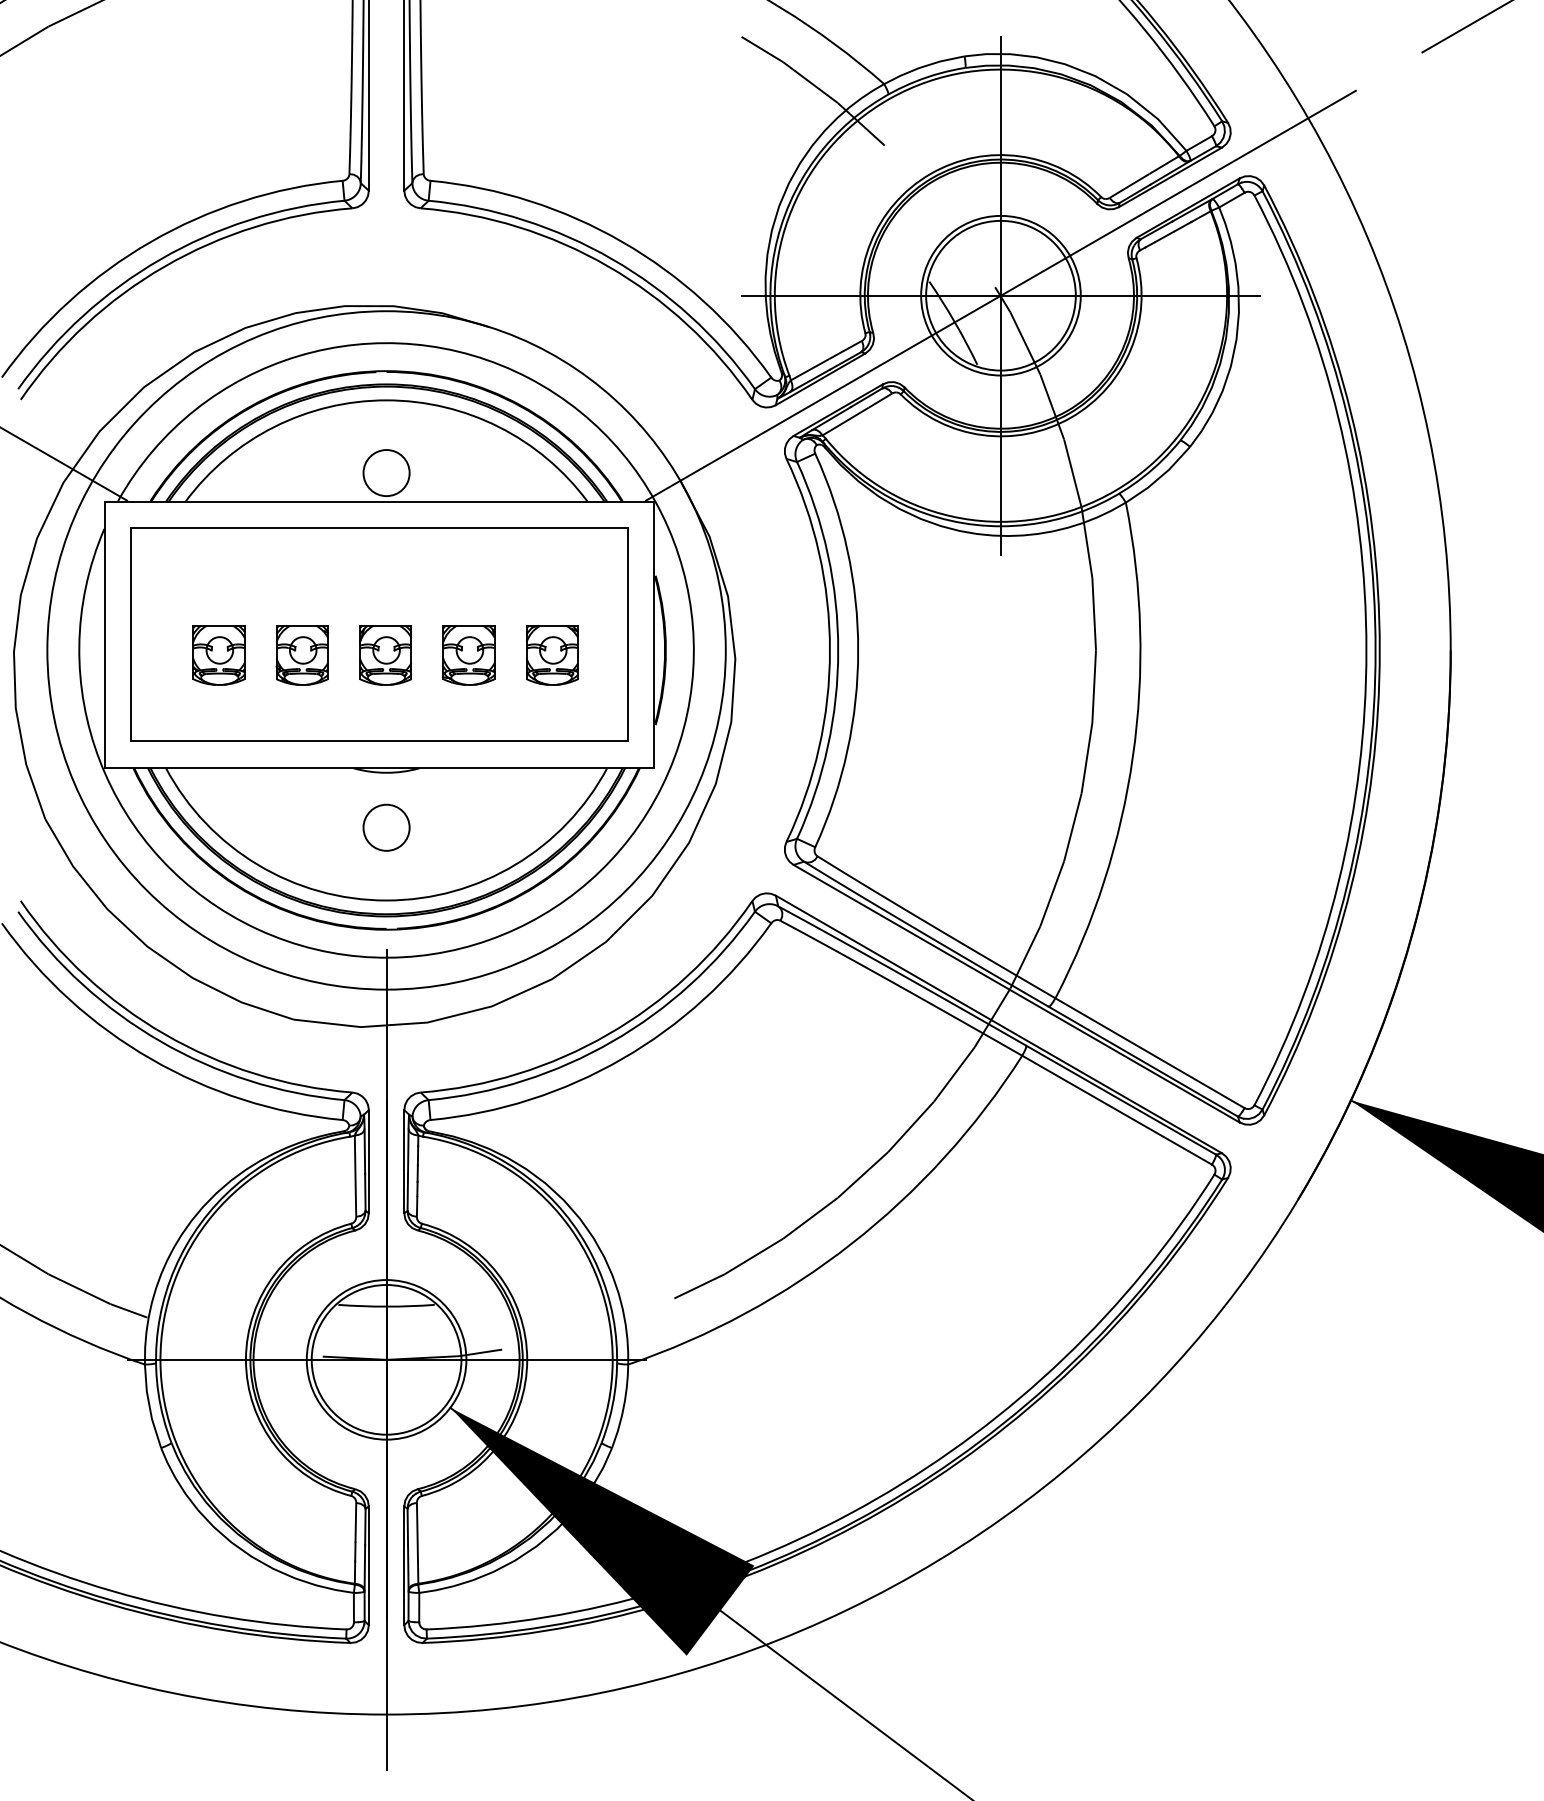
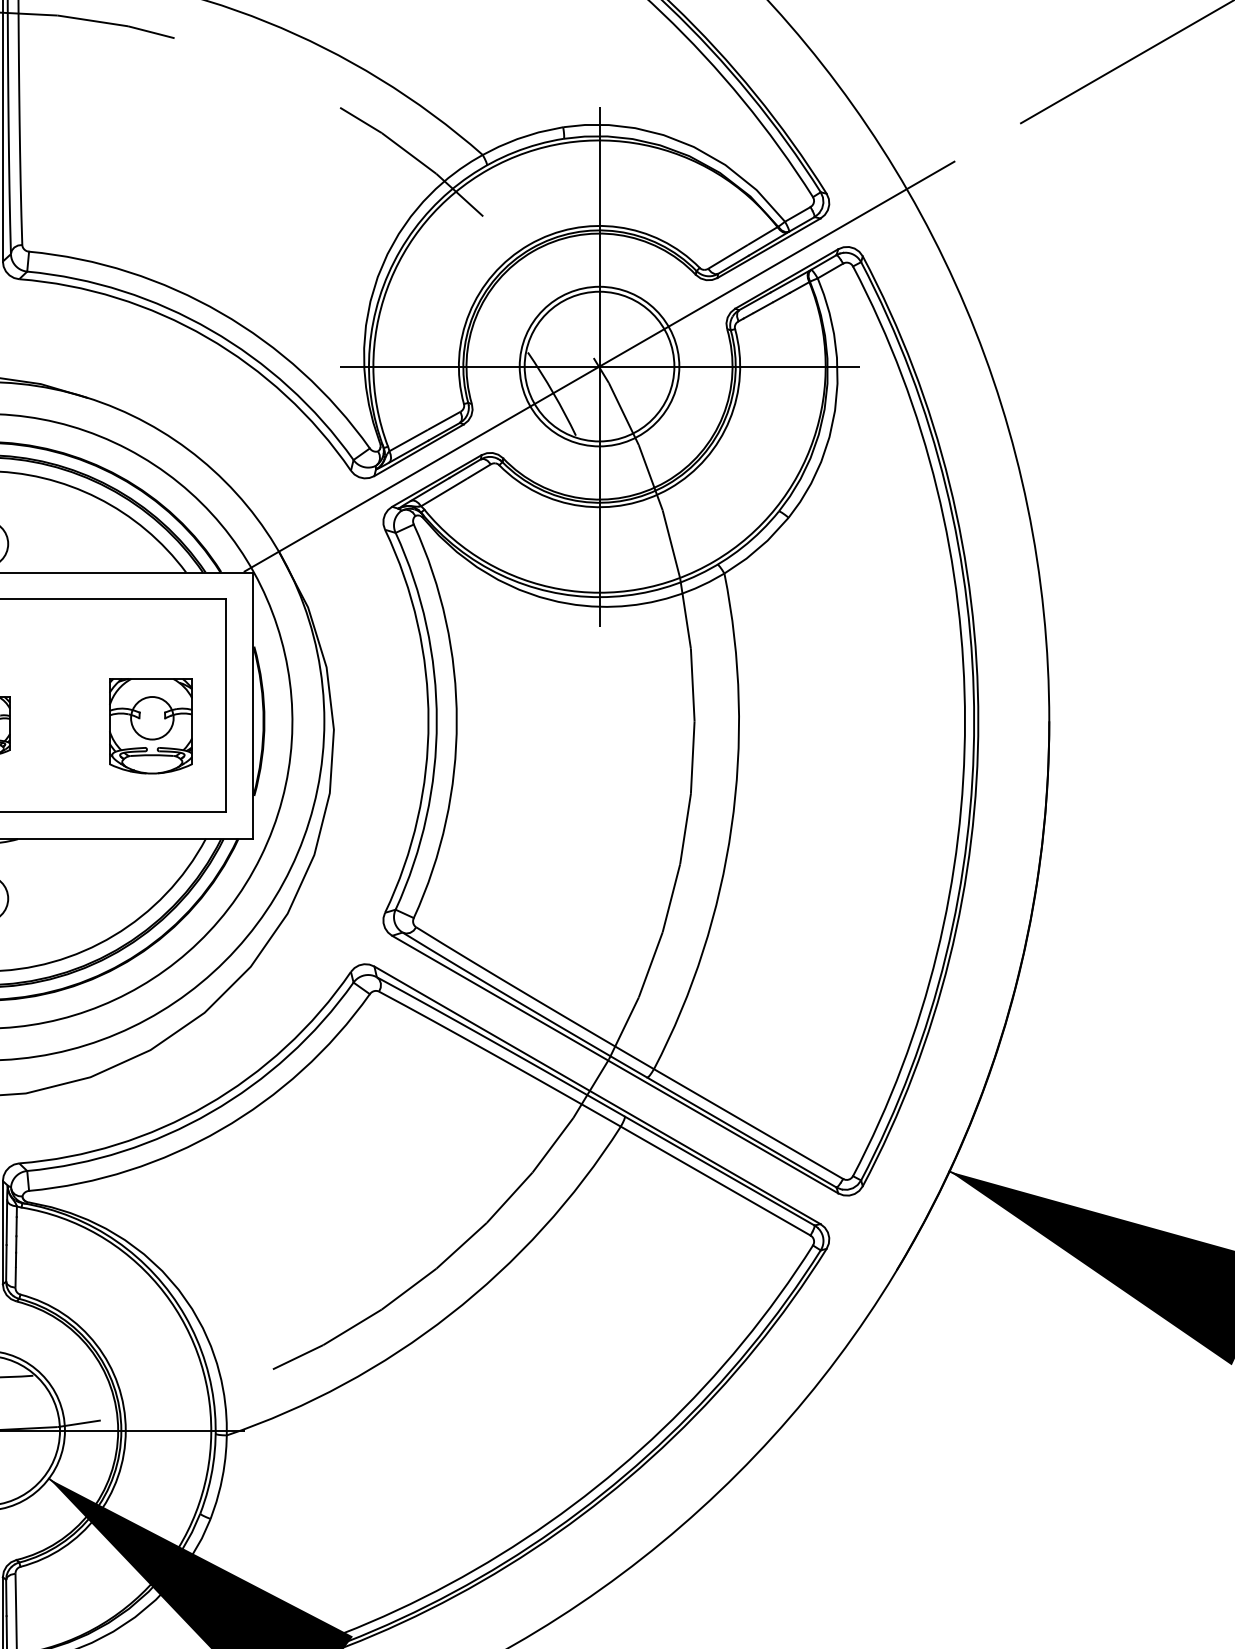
part: (468, 655) -> (67, 726), removed
part: (552, 655) -> (151, 726), size x1.6

